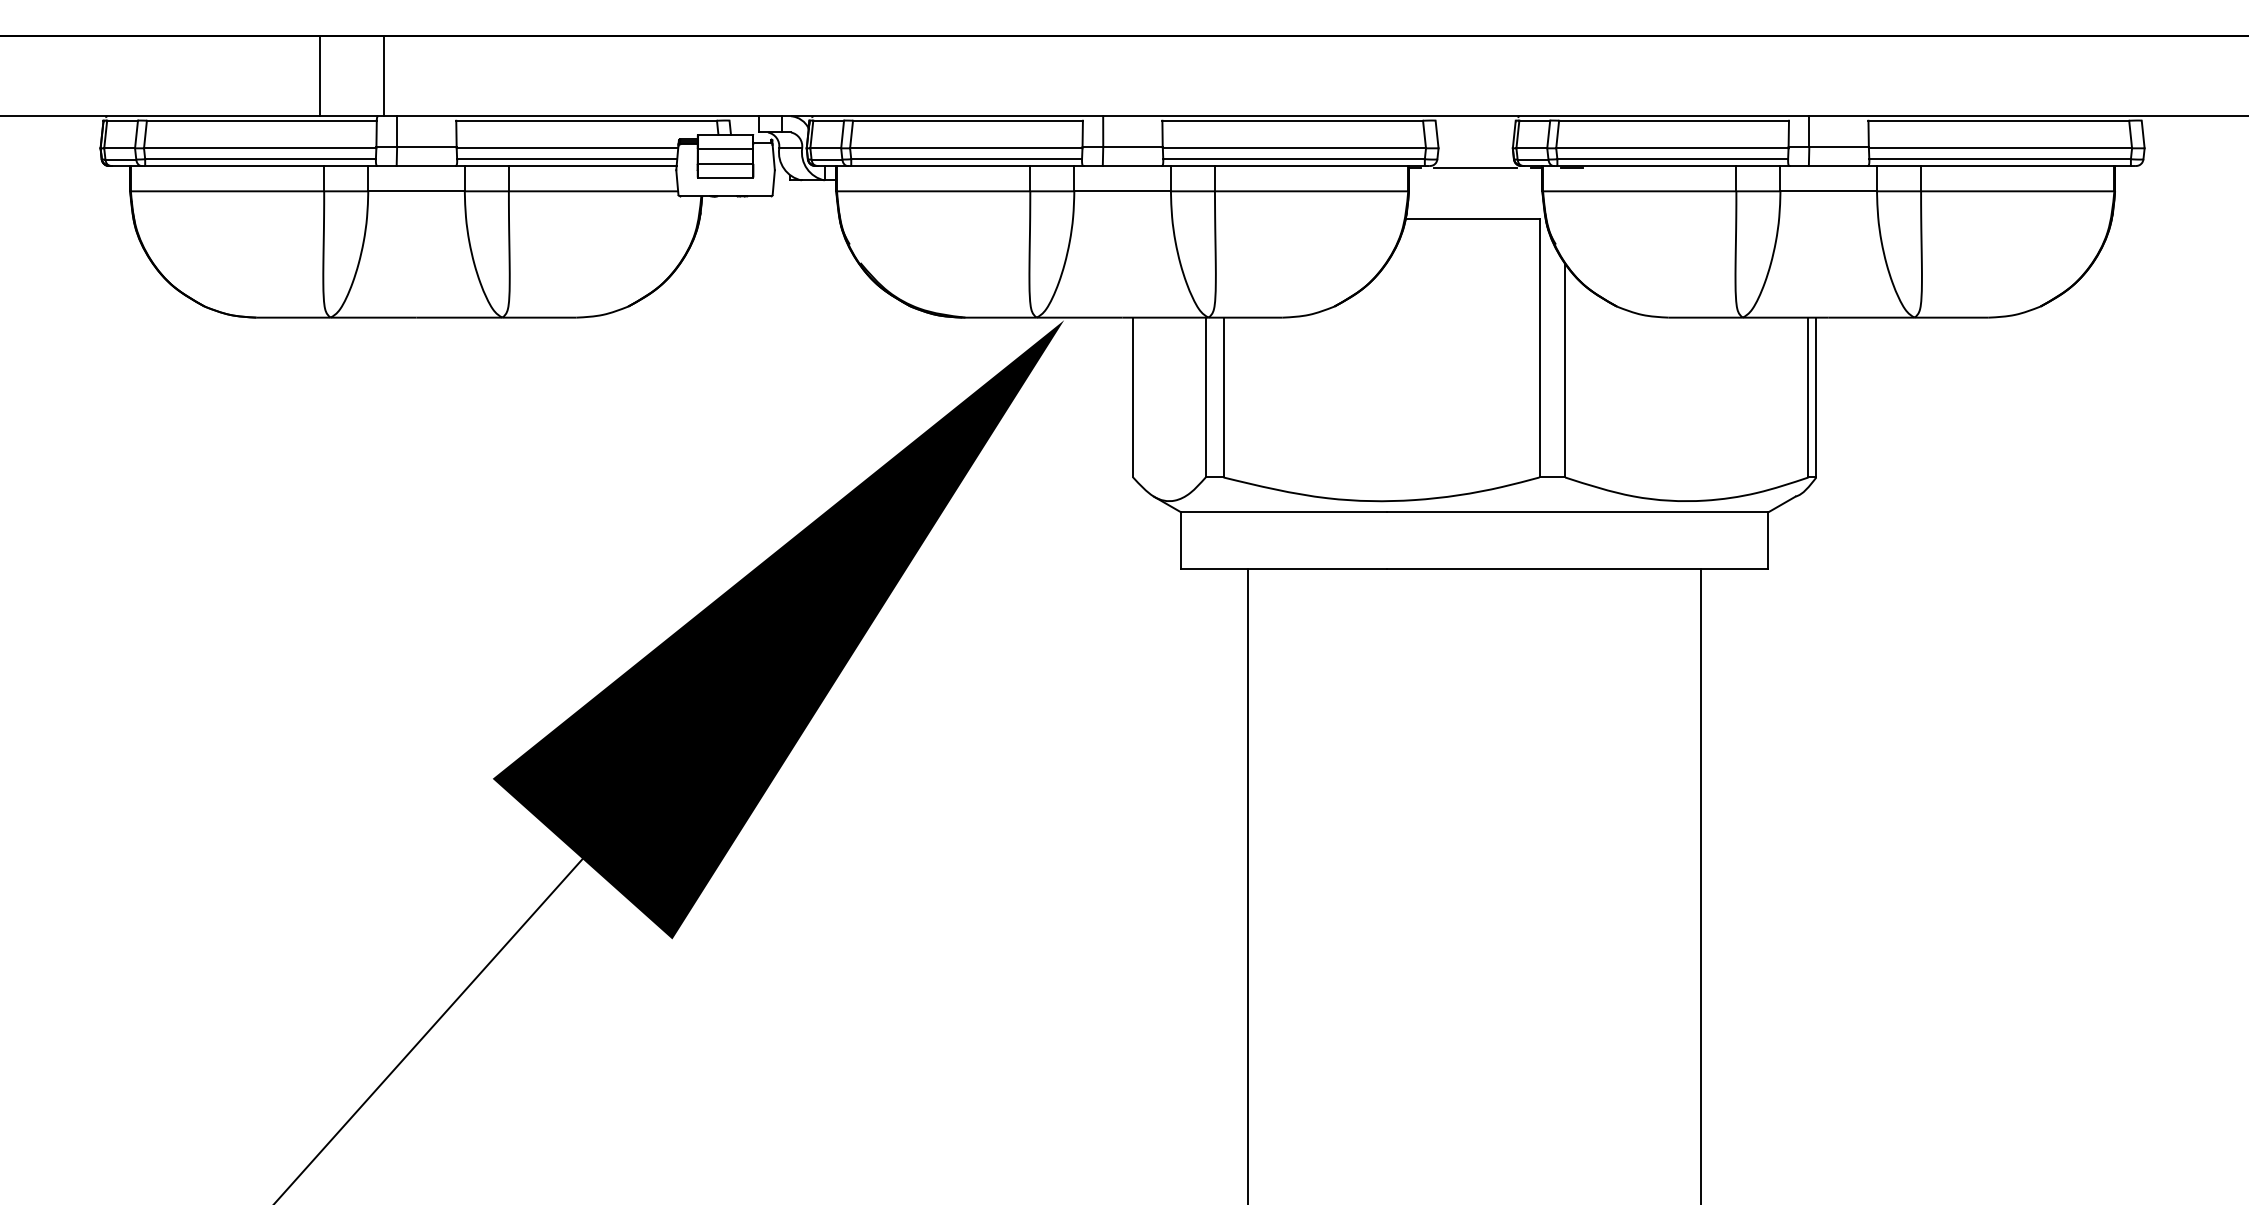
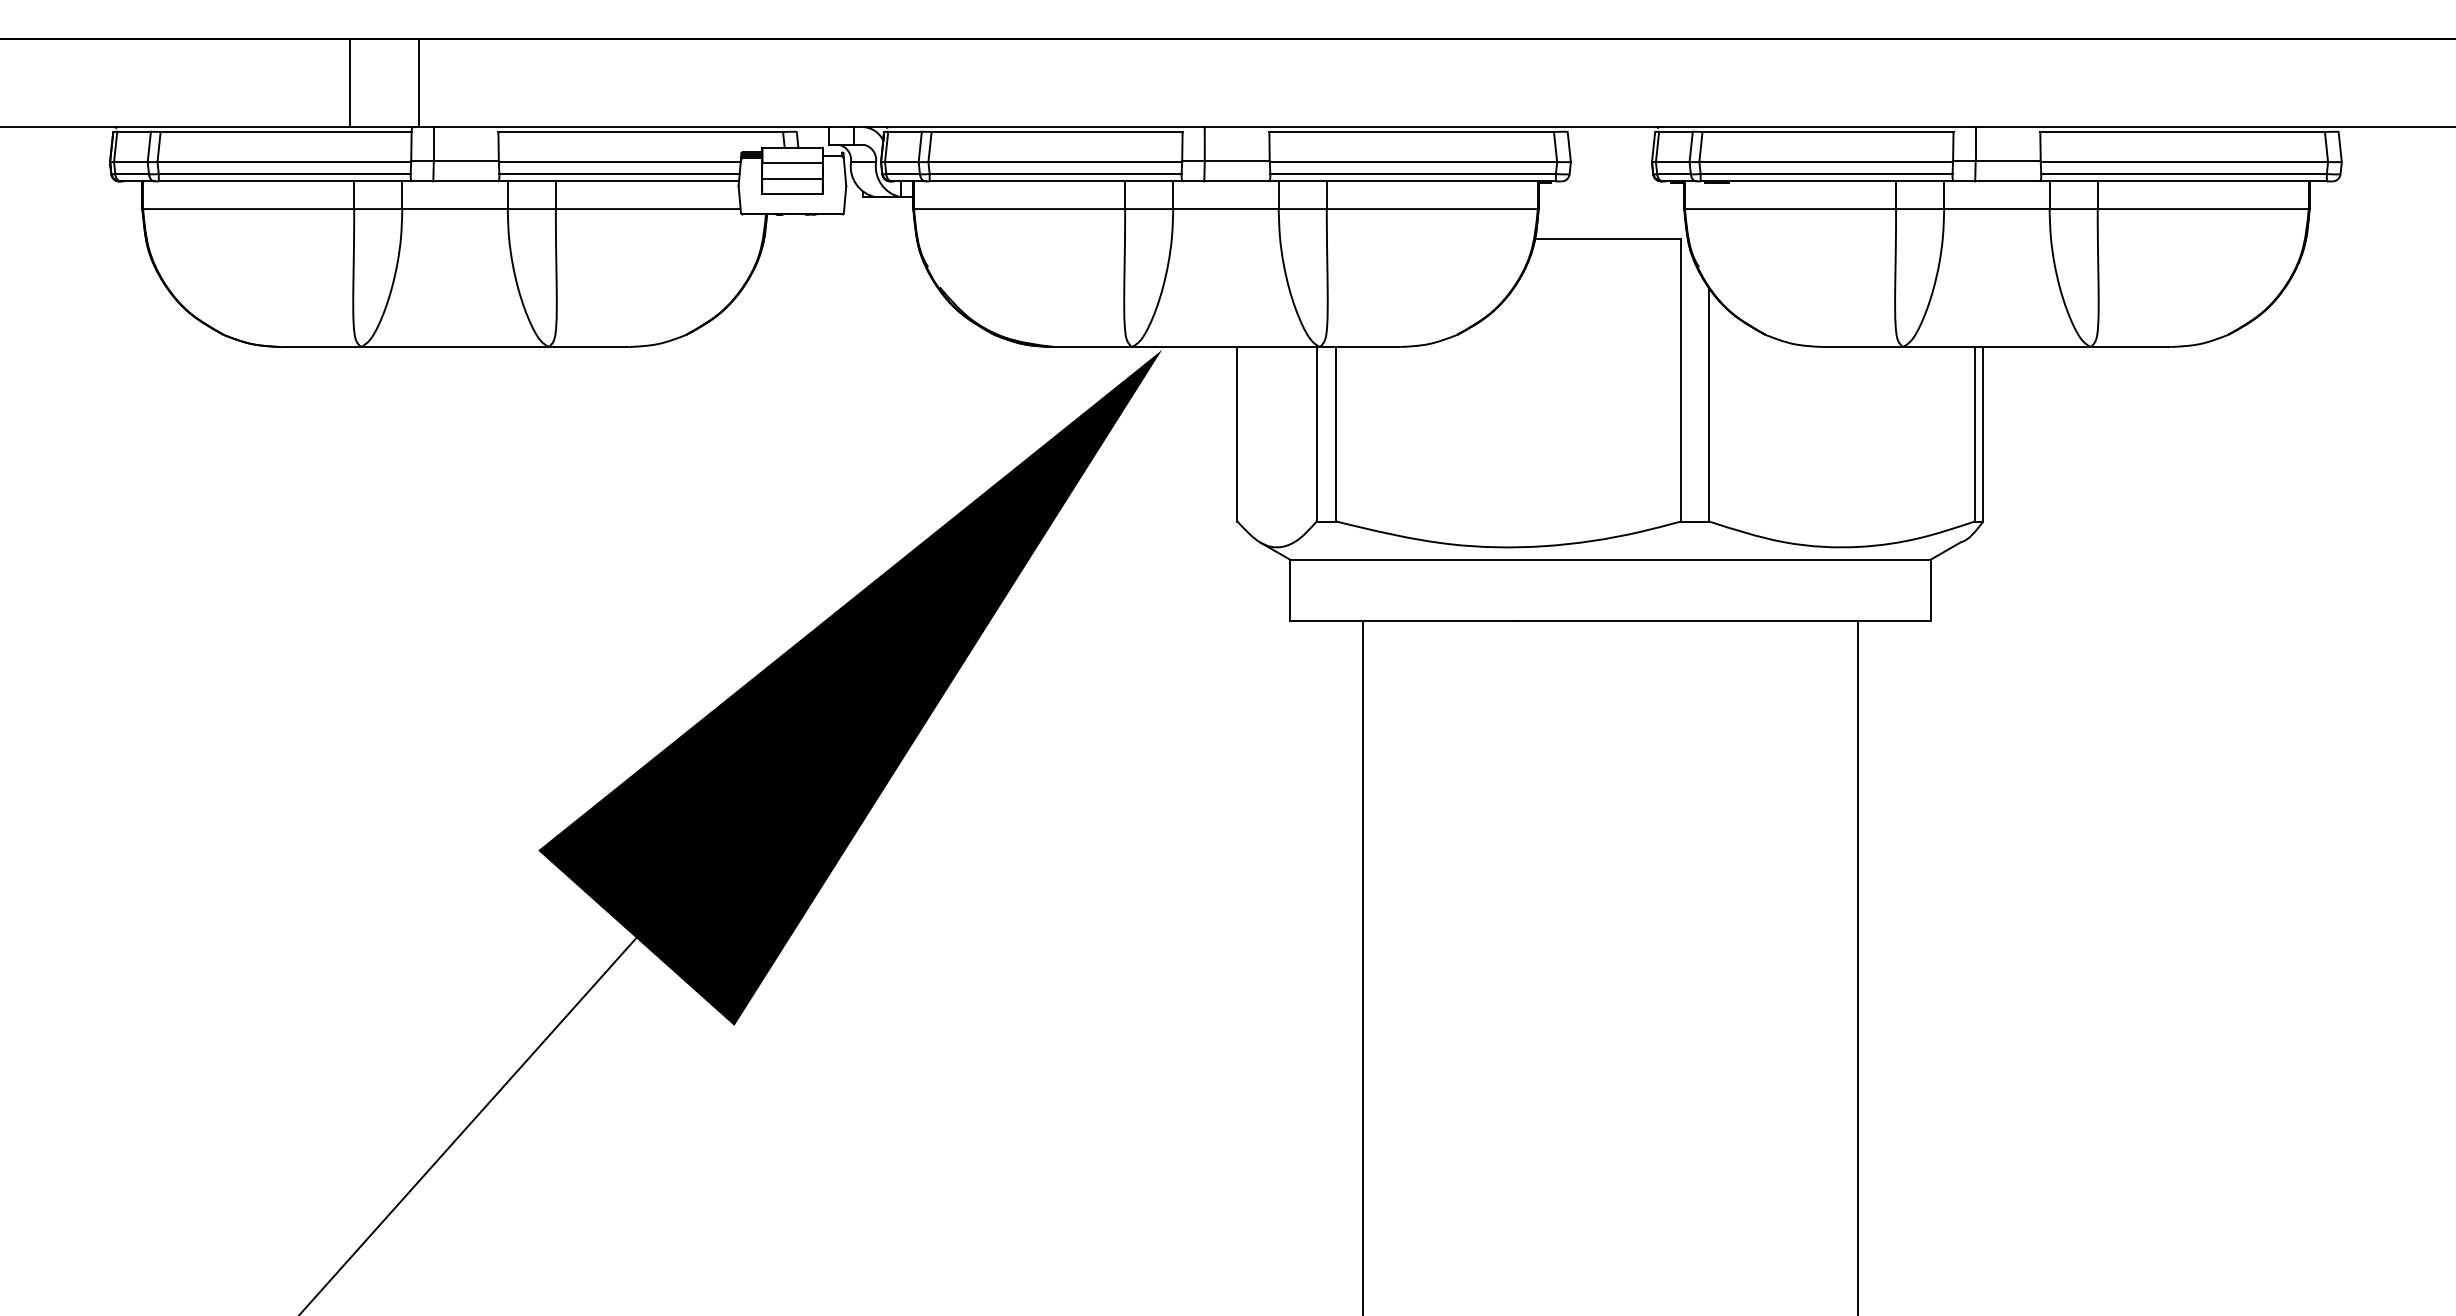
line: (1474, 167) -> (1610, 183), removed

